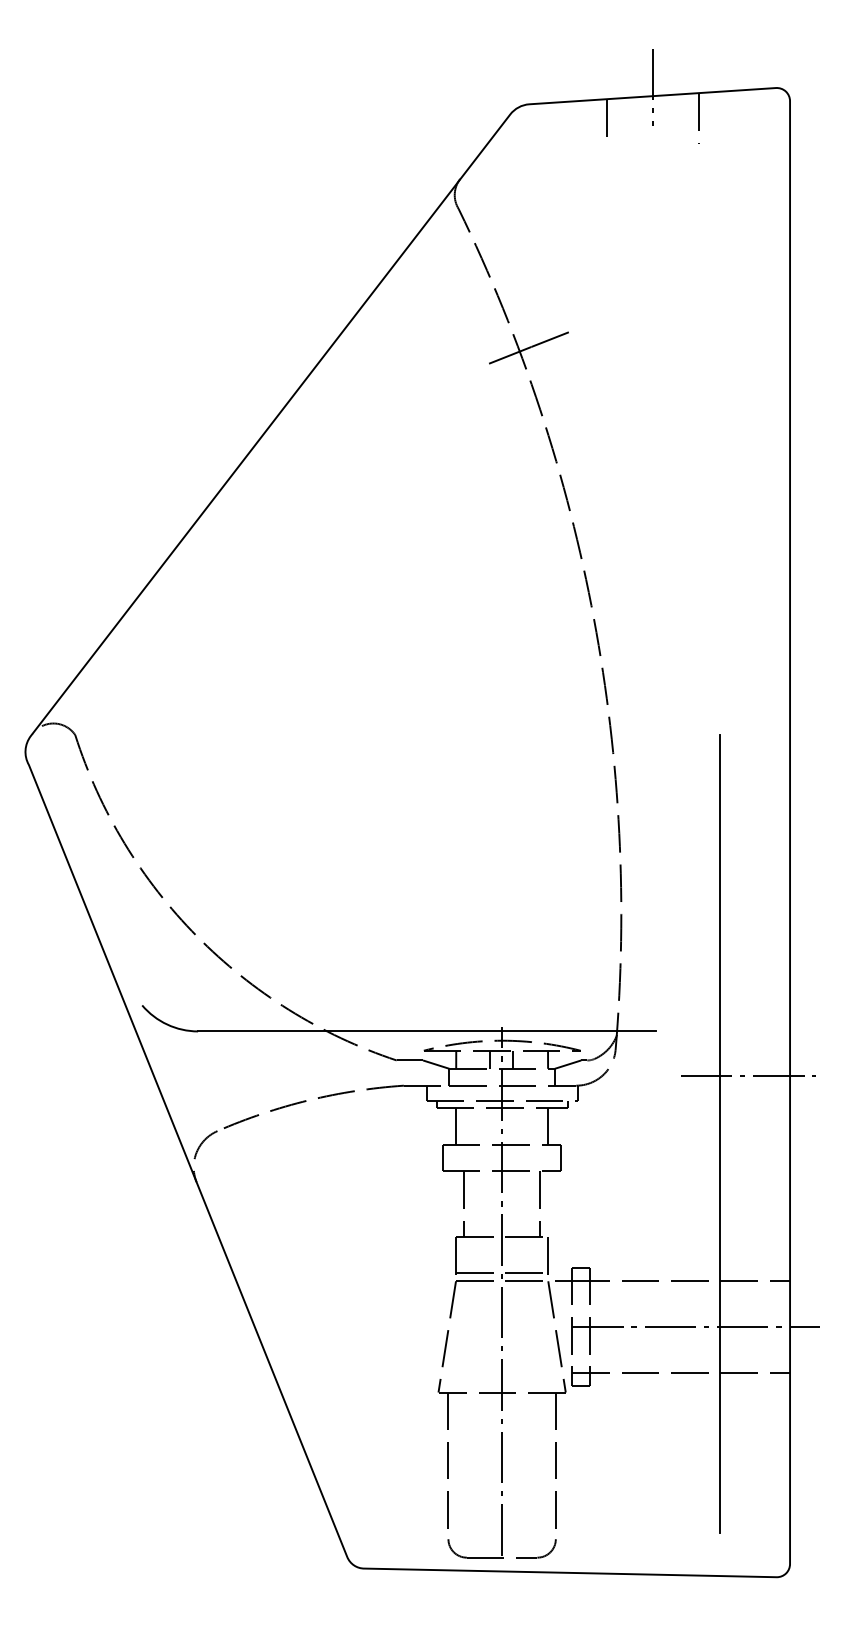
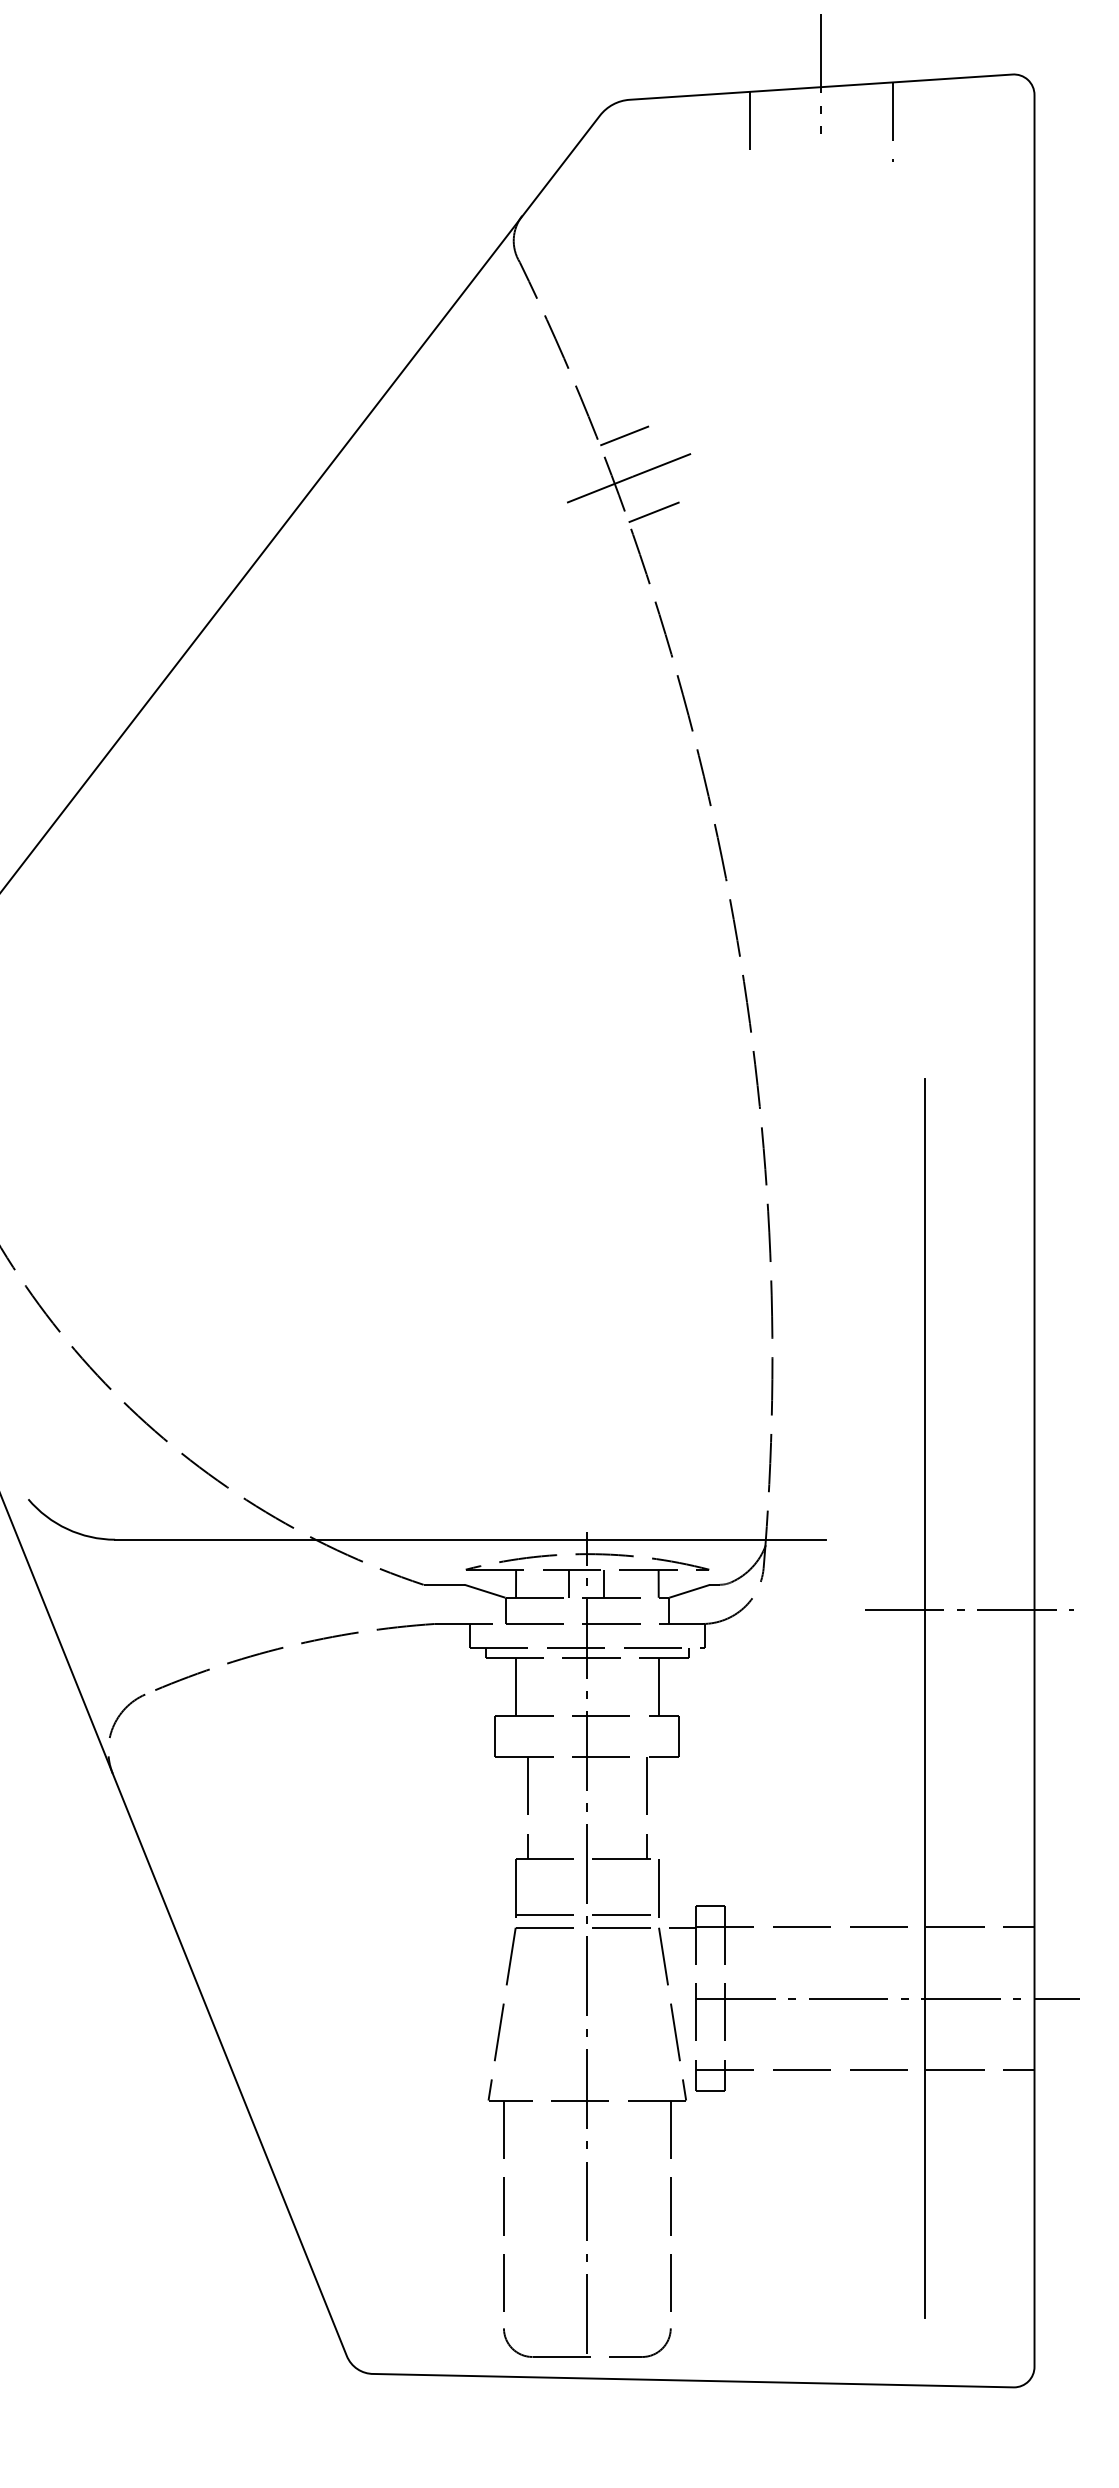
line: (525, 320) -> (623, 435), added
line: (544, 369) -> (653, 511), added

